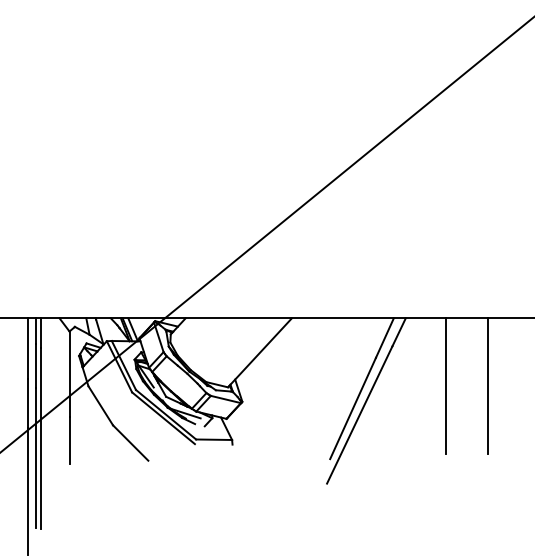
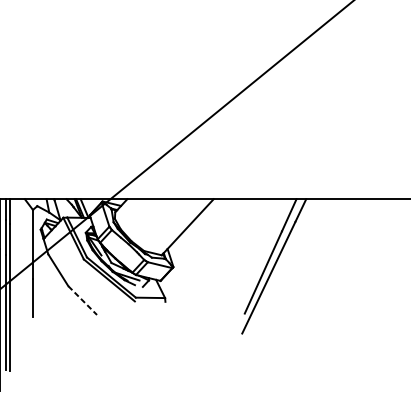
line: (446, 386) -> (339, 254), removed
line: (487, 386) -> (372, 254), removed
line: (130, 443) -> (82, 300), solid -> dashed

